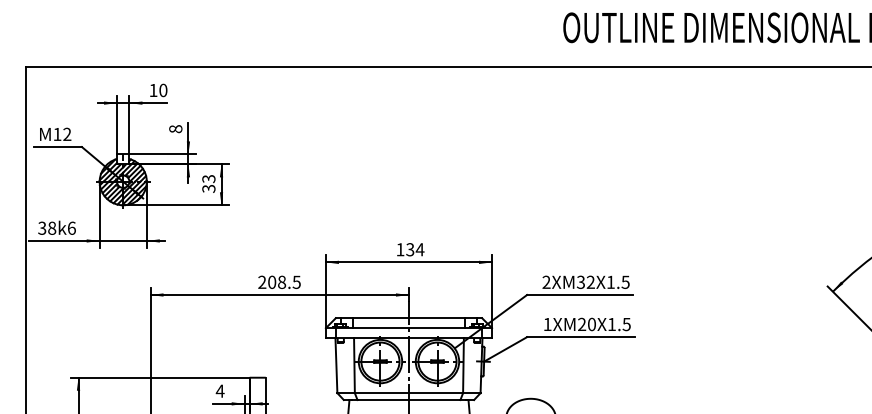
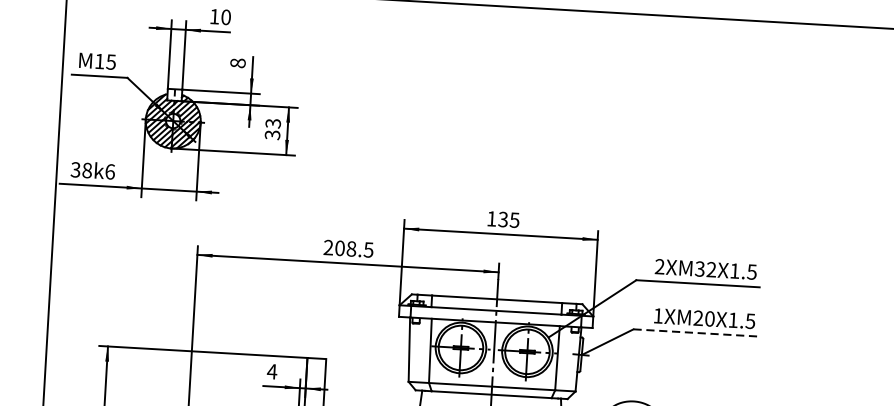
text: (67, 134) -> (111, 62), M12 -> M15
text: (419, 249) -> (514, 219), 134 -> 135
line: (581, 337) -> (696, 333), solid -> dashed

